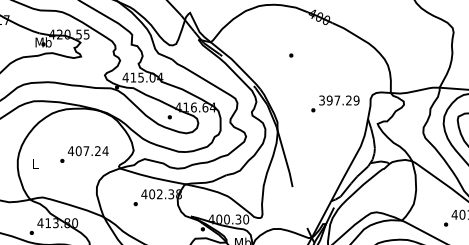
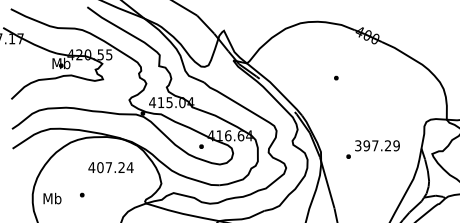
text: (335, 103) -> (373, 149), moved
text: (88, 151) -> (111, 167), moved
text: (35, 164) -> (52, 199), L -> Mb

